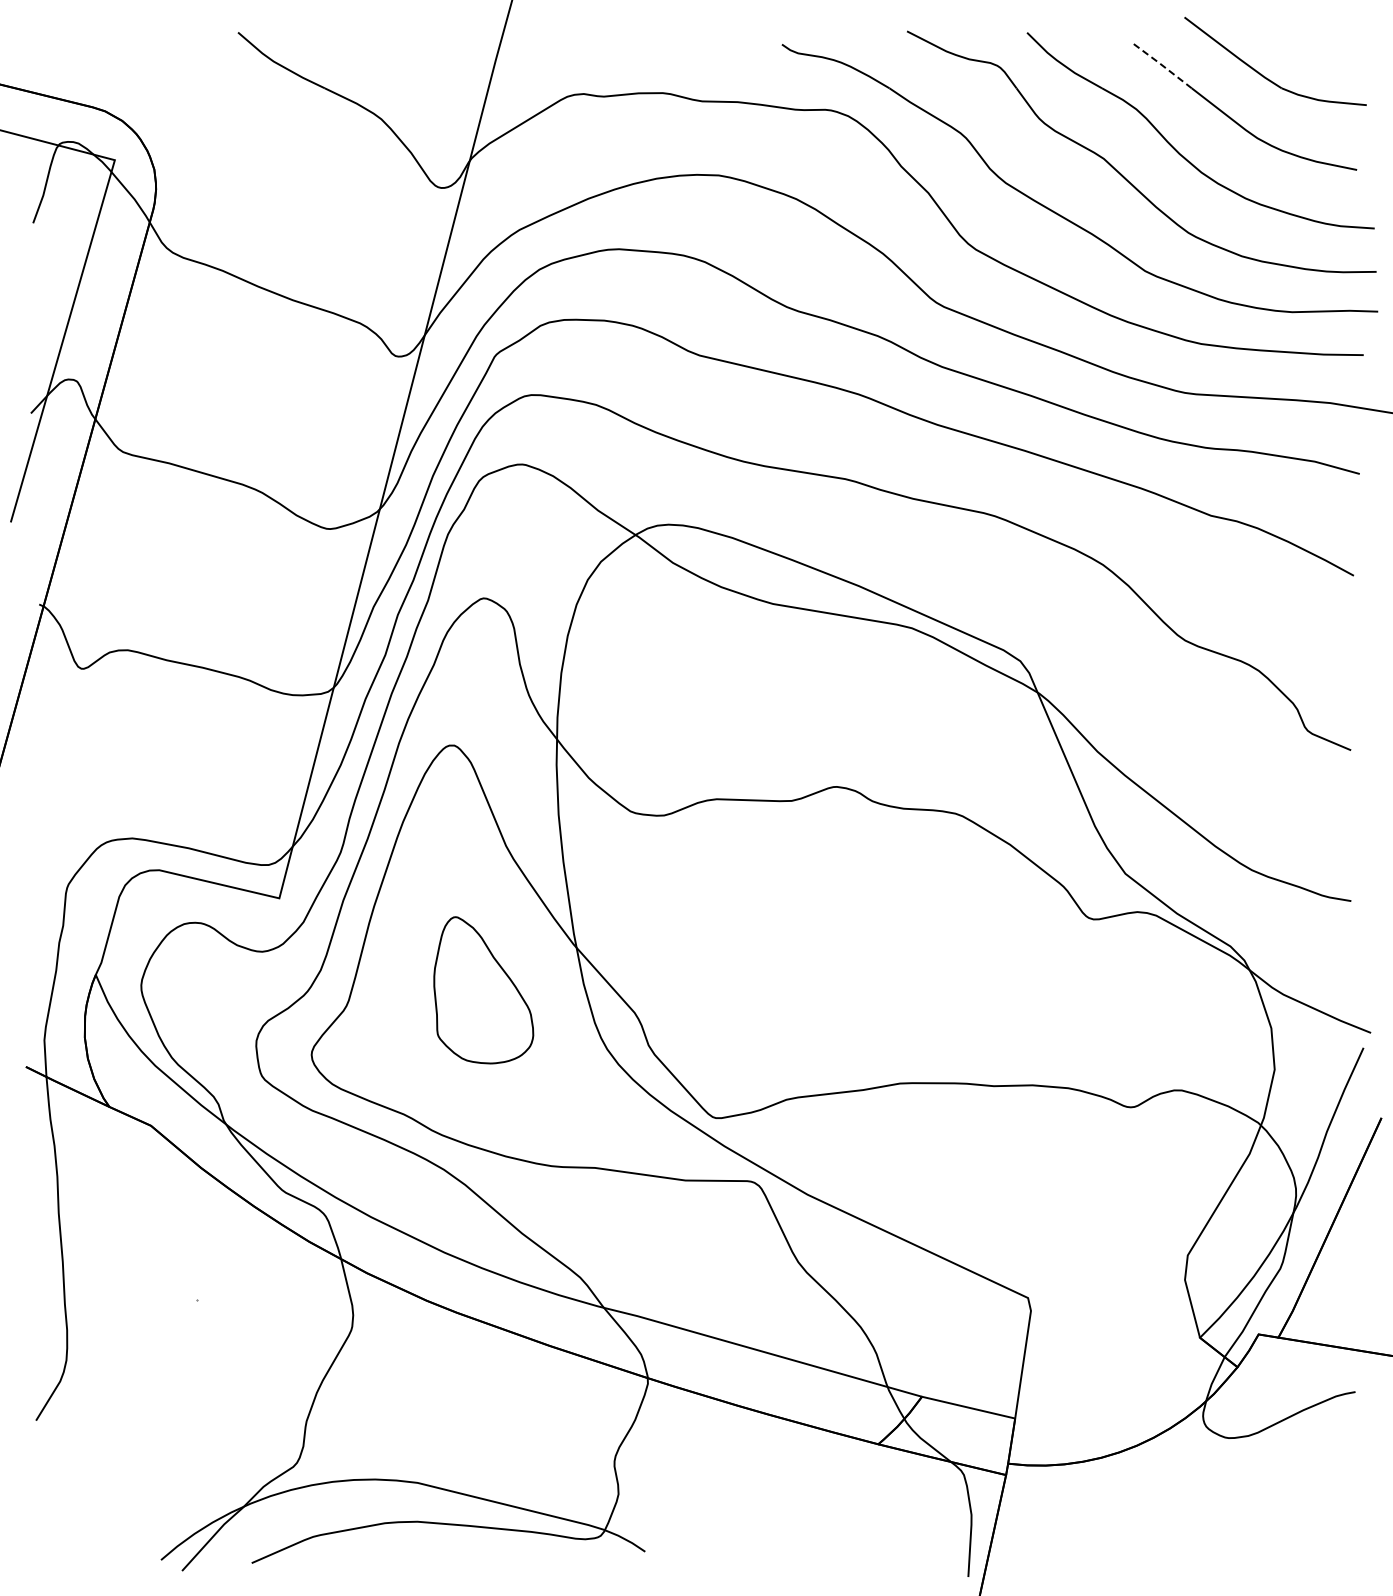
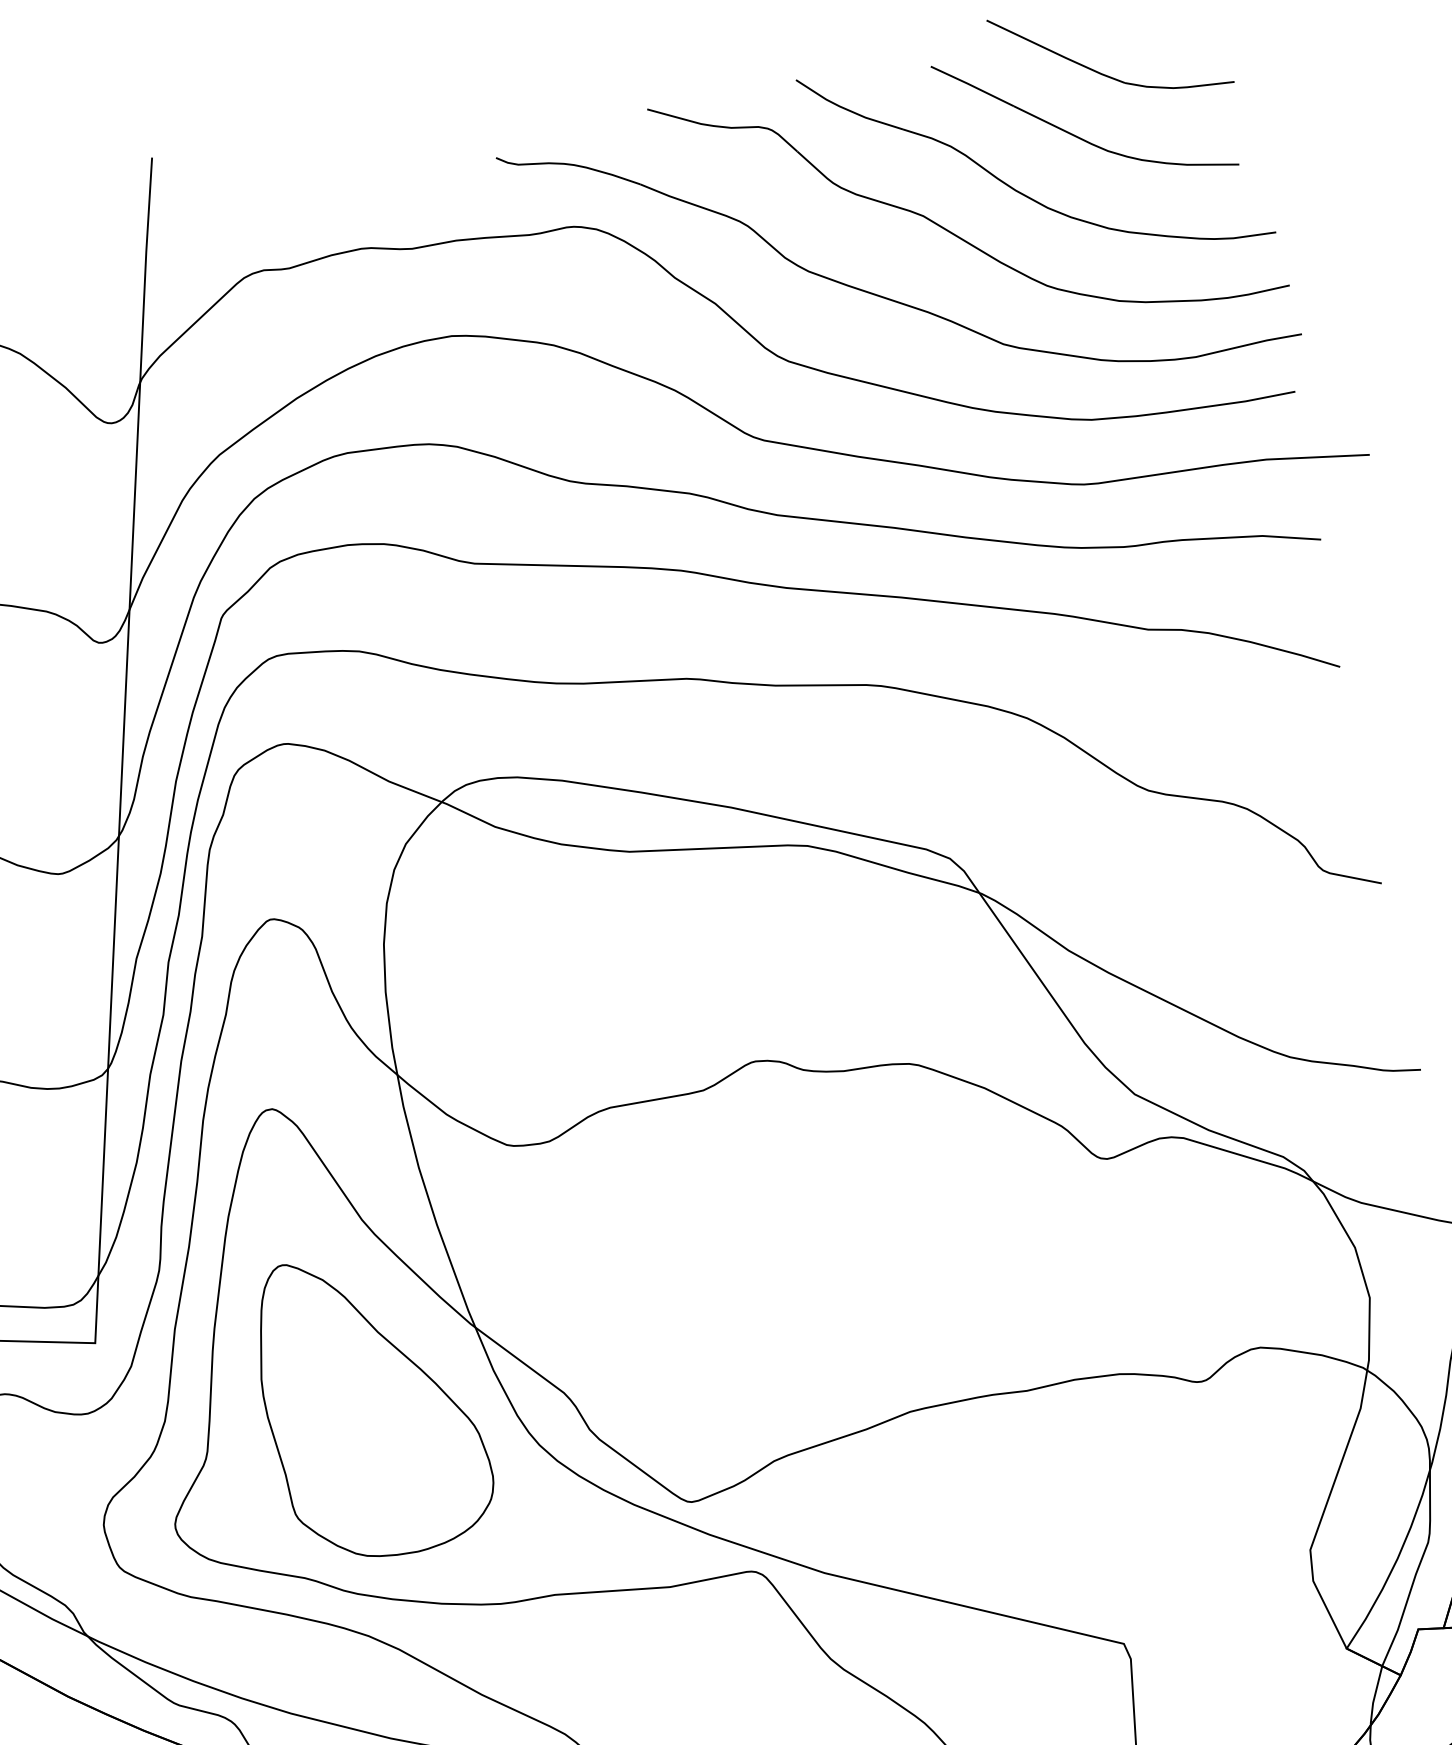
line: (1162, 65) -> (971, 85), dashed -> solid
part: (483, 990) -> (371, 1404), size x1.67

